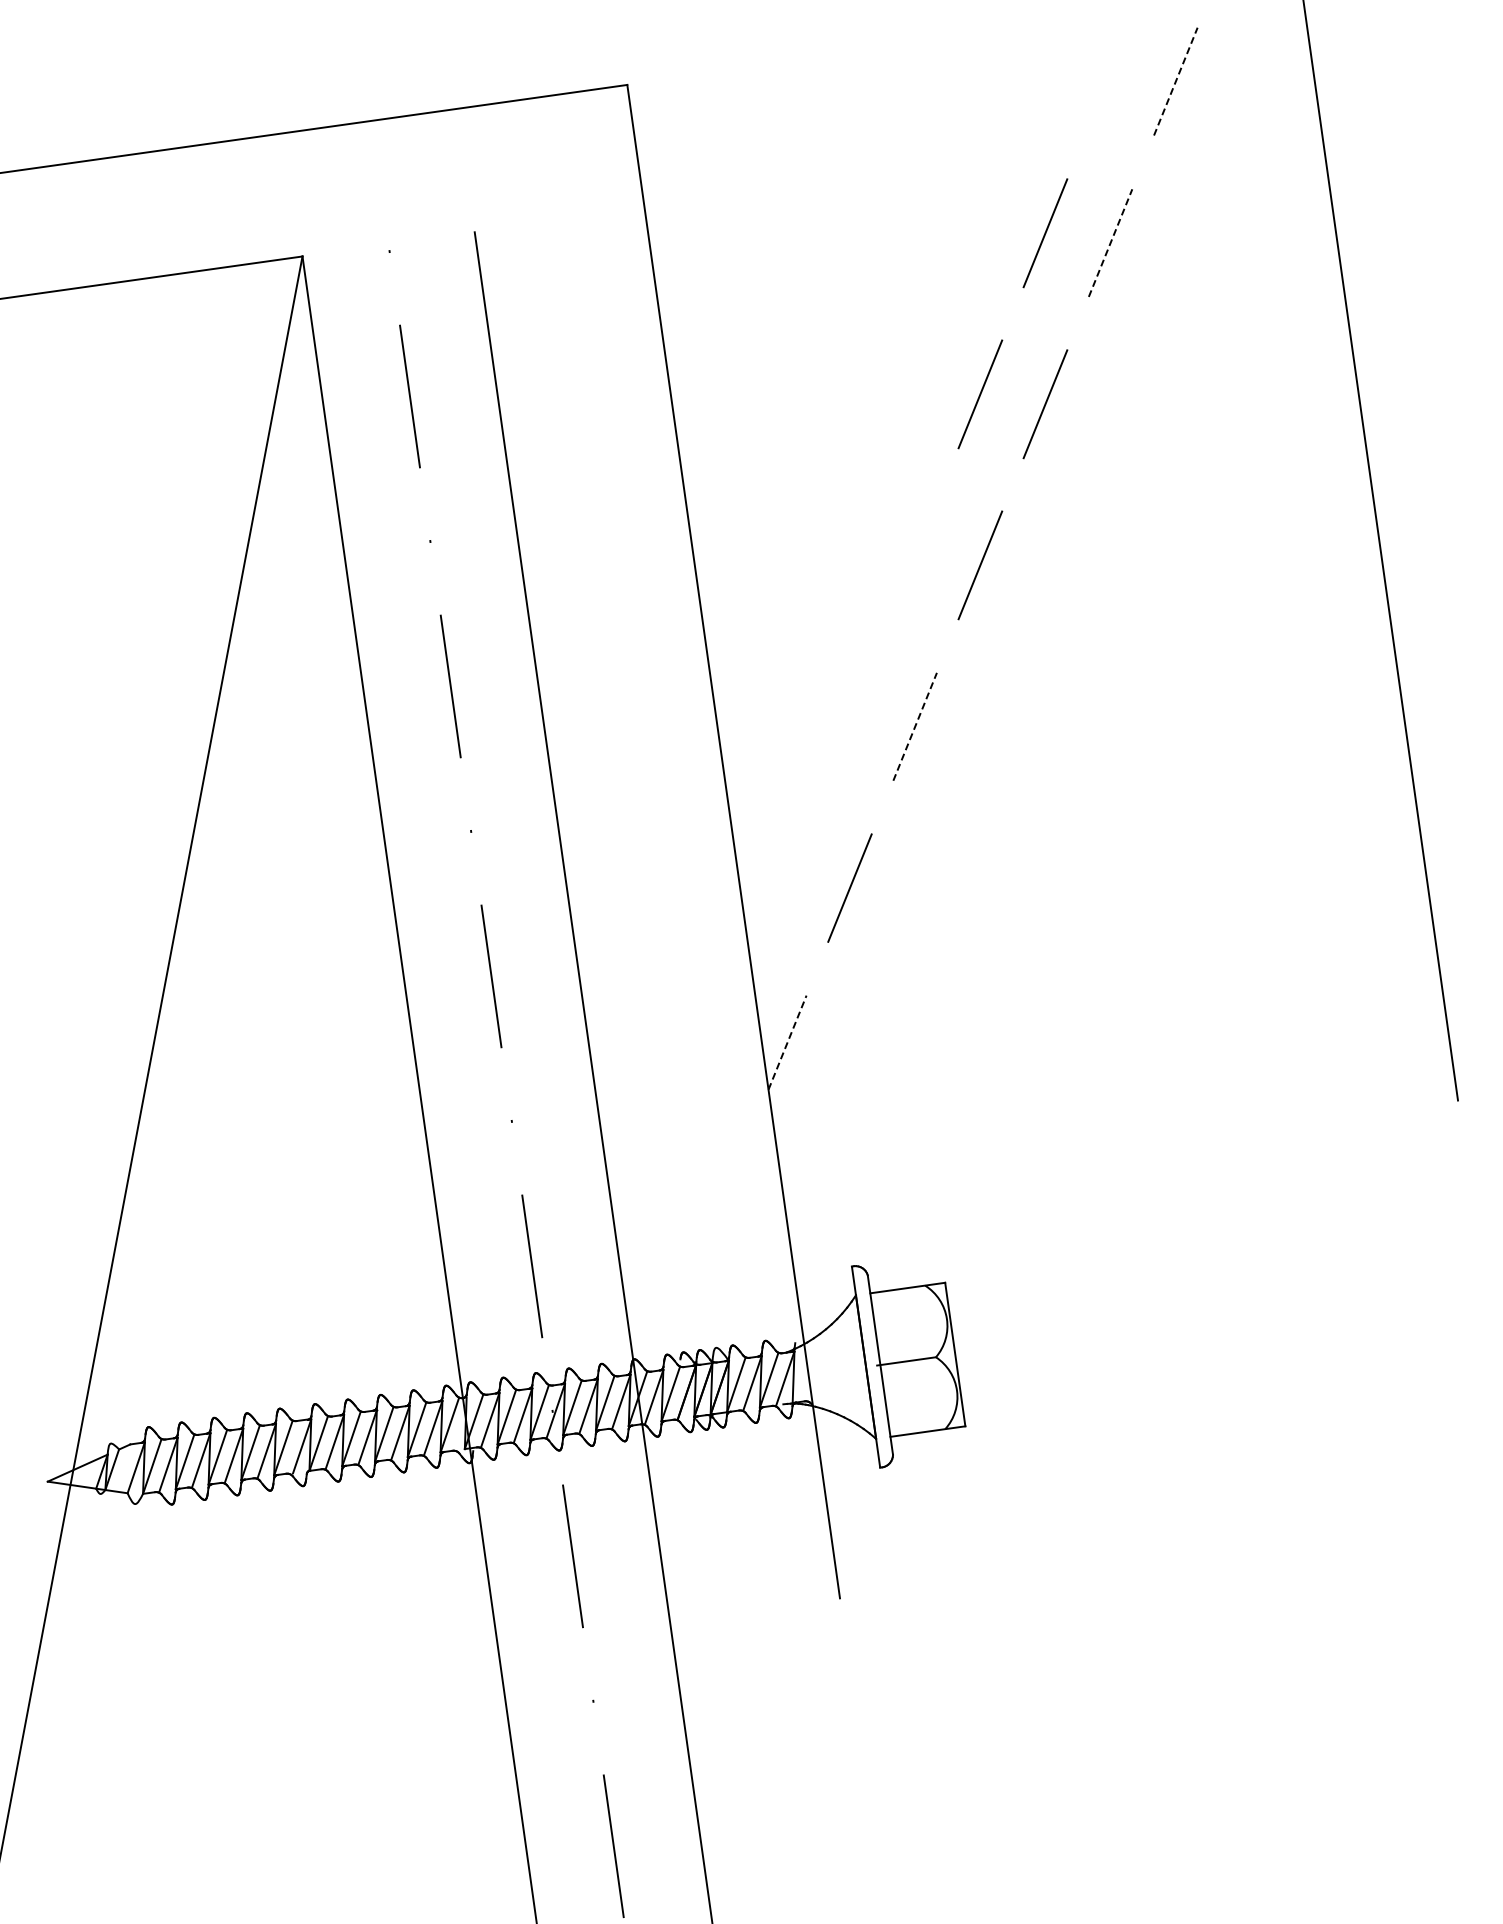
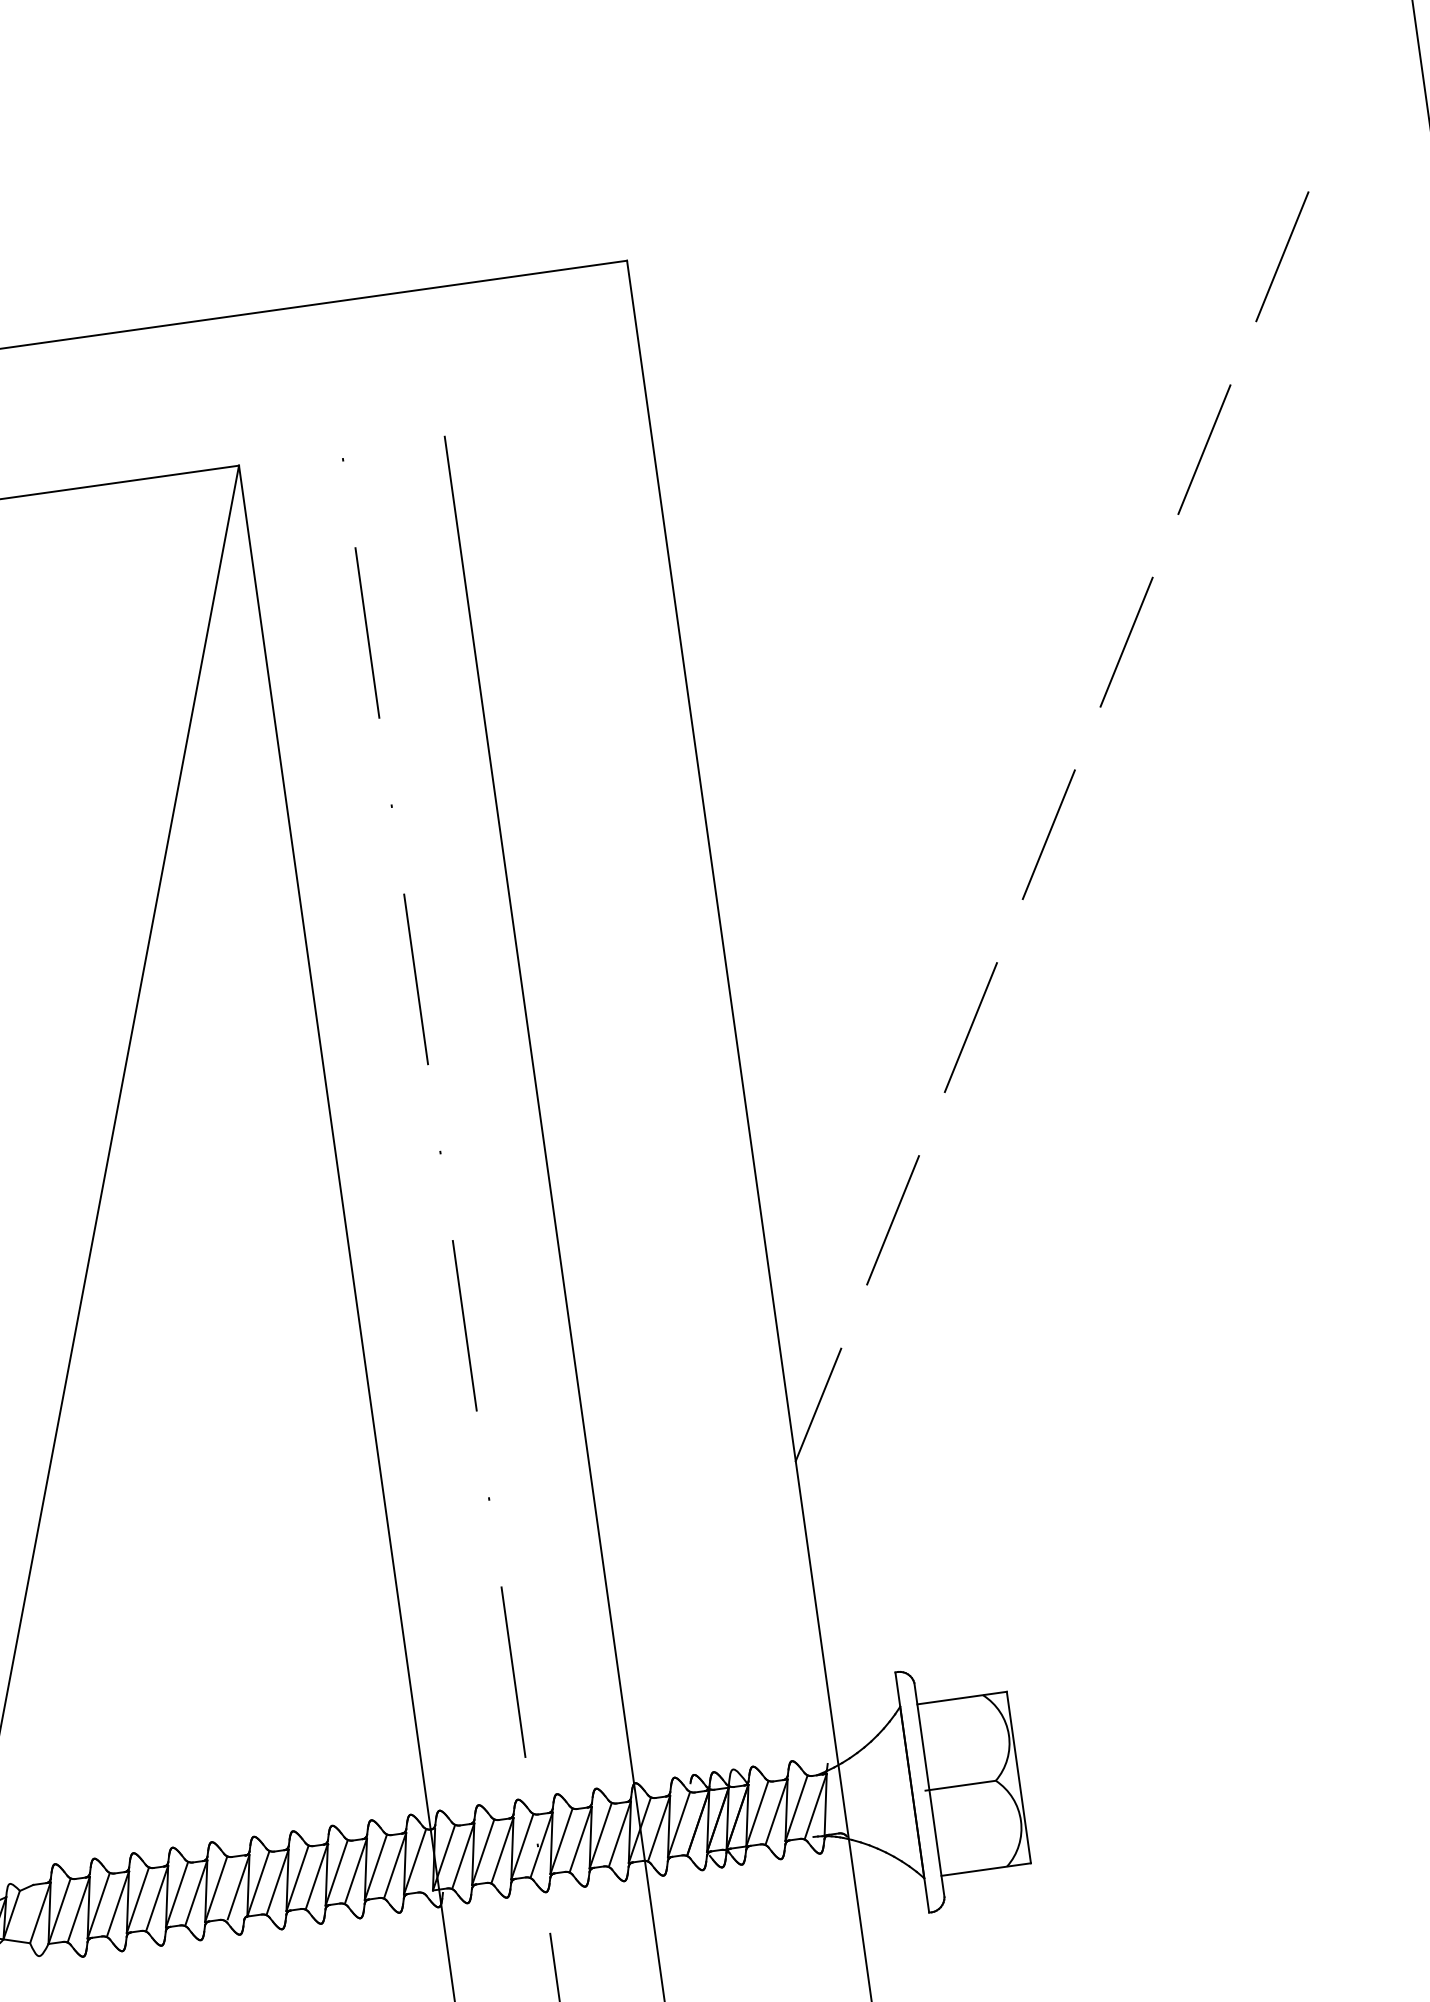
line: (1176, 81) -> (1283, 256), dashed -> solid
line: (1045, 233) -> (1126, 438), removed
line: (1110, 242) -> (1204, 448), dashed -> solid
line: (980, 394) -> (1049, 630), removed
line: (915, 726) -> (971, 1027), dashed -> solid
line: (787, 1042) -> (818, 1404), dashed -> solid

